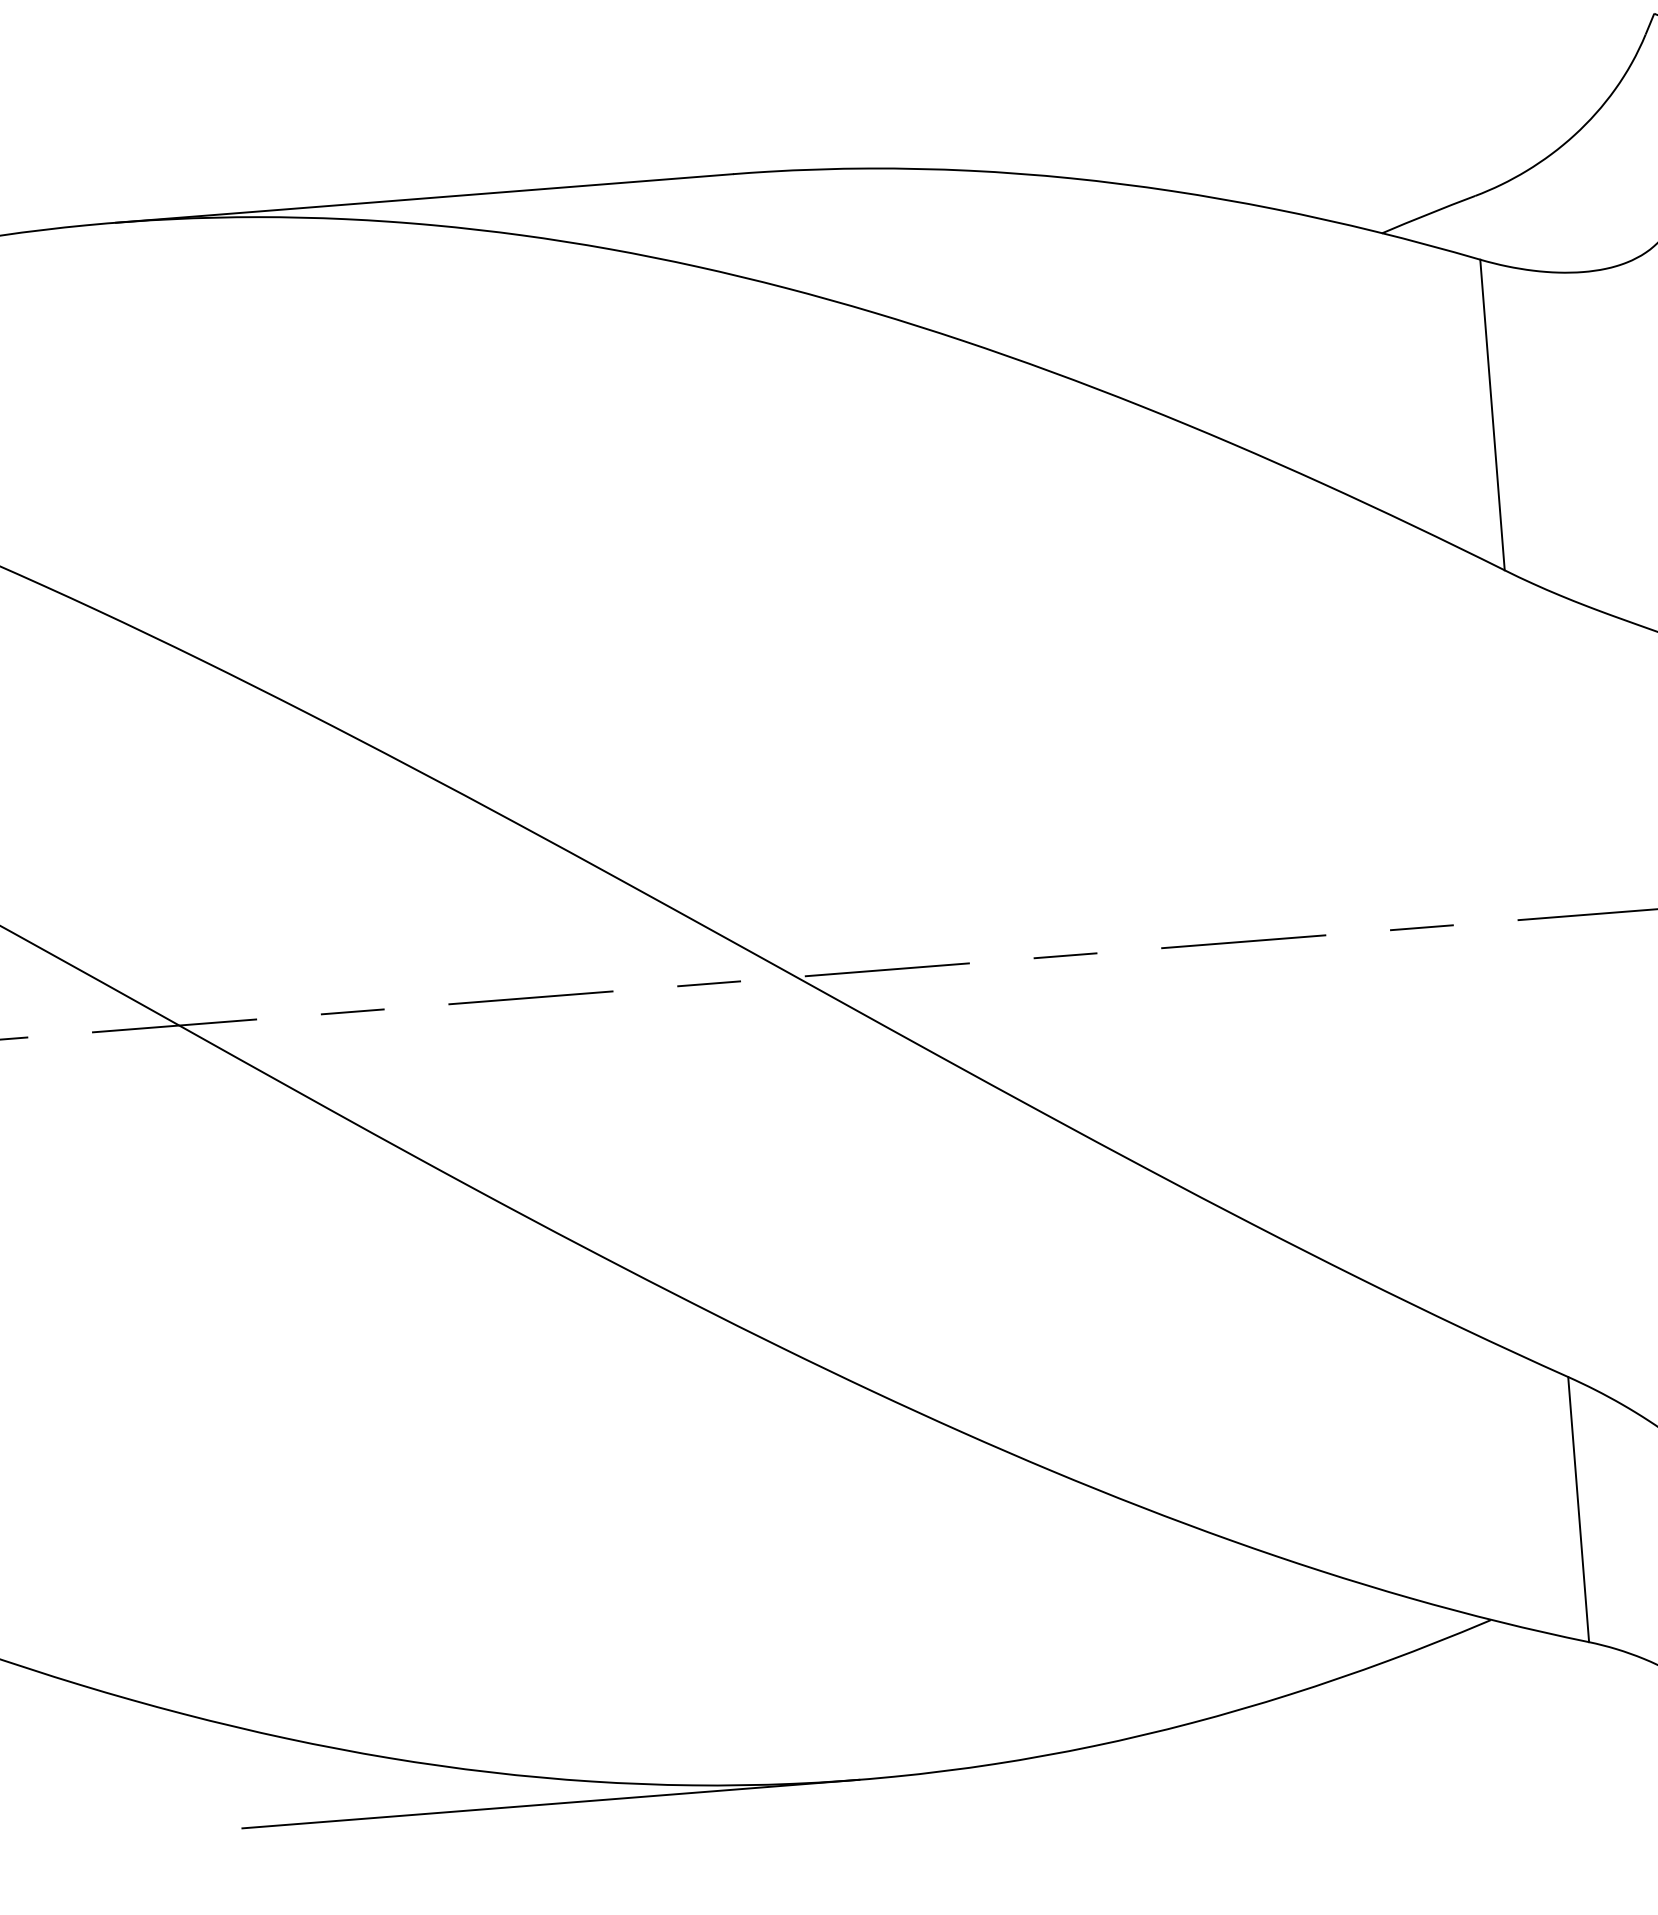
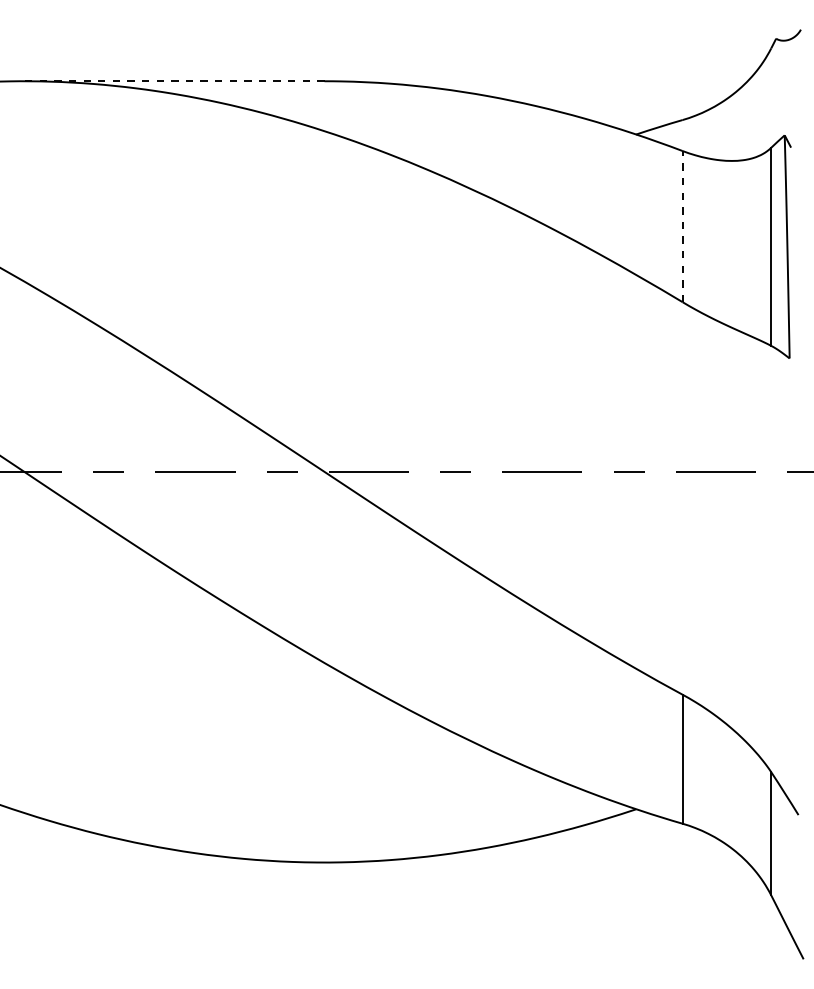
line: (422, 199) -> (173, 81), solid -> dashed
line: (1492, 414) -> (682, 226), solid -> dashed
line: (550, 1804) -> (174, 862), removed

